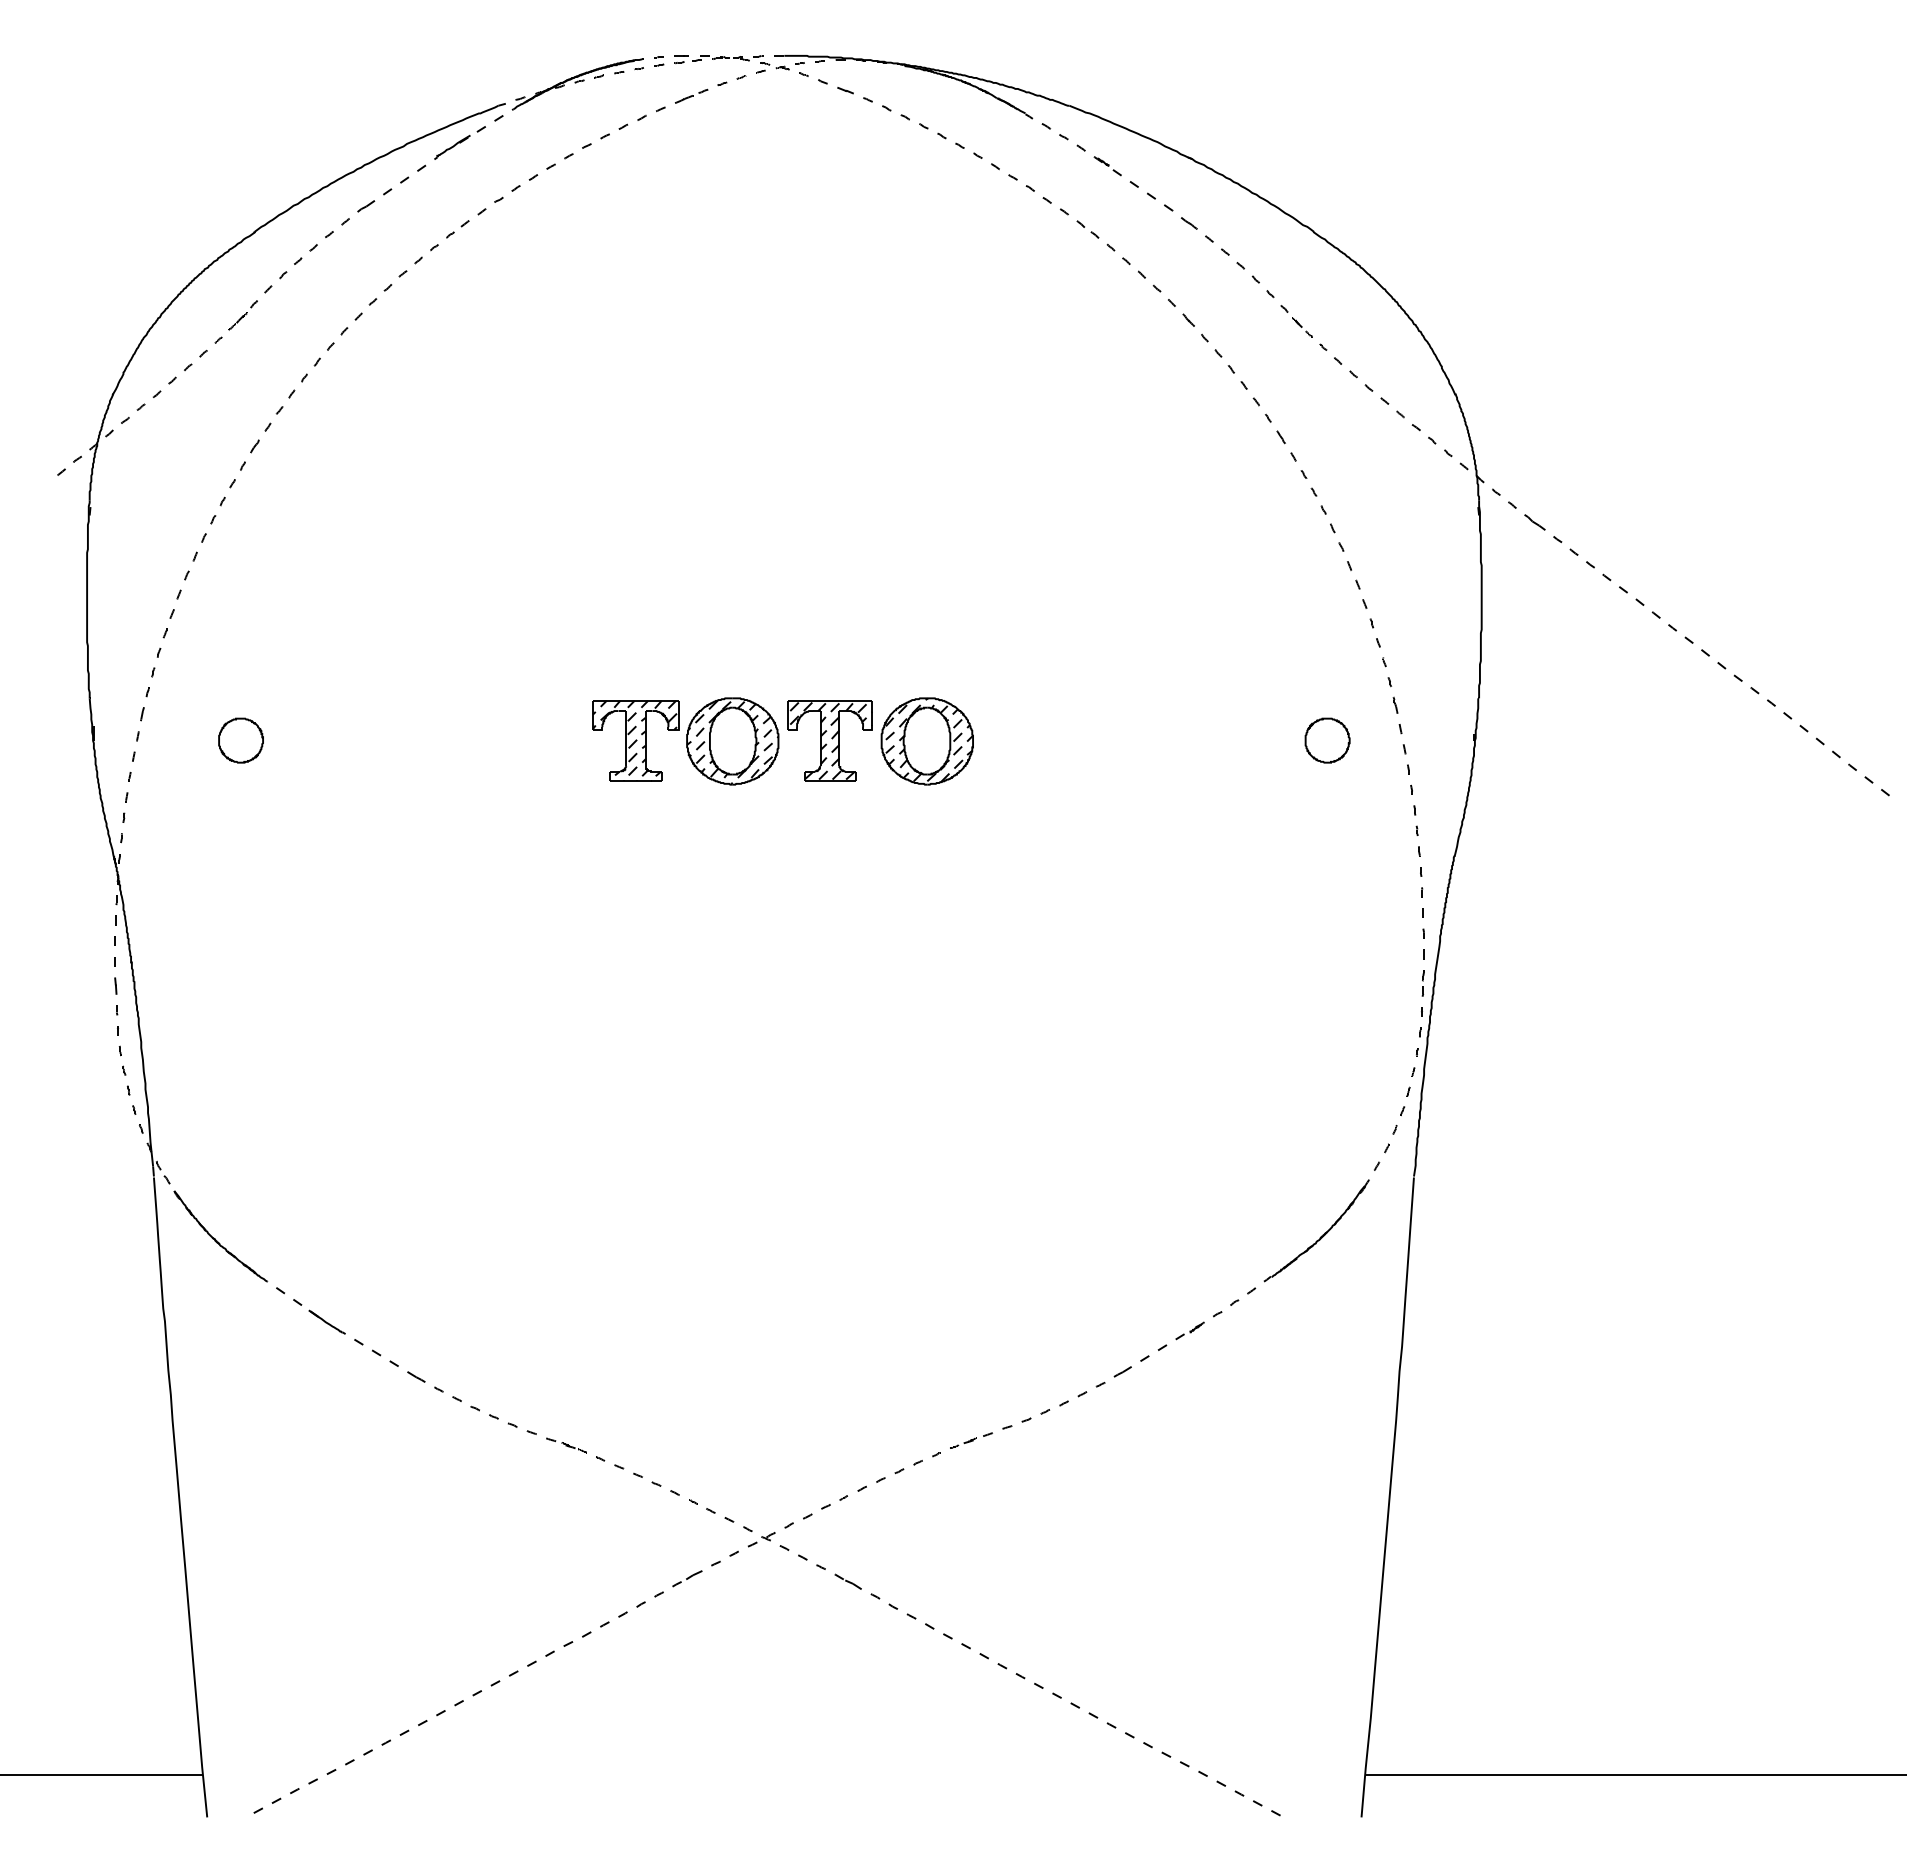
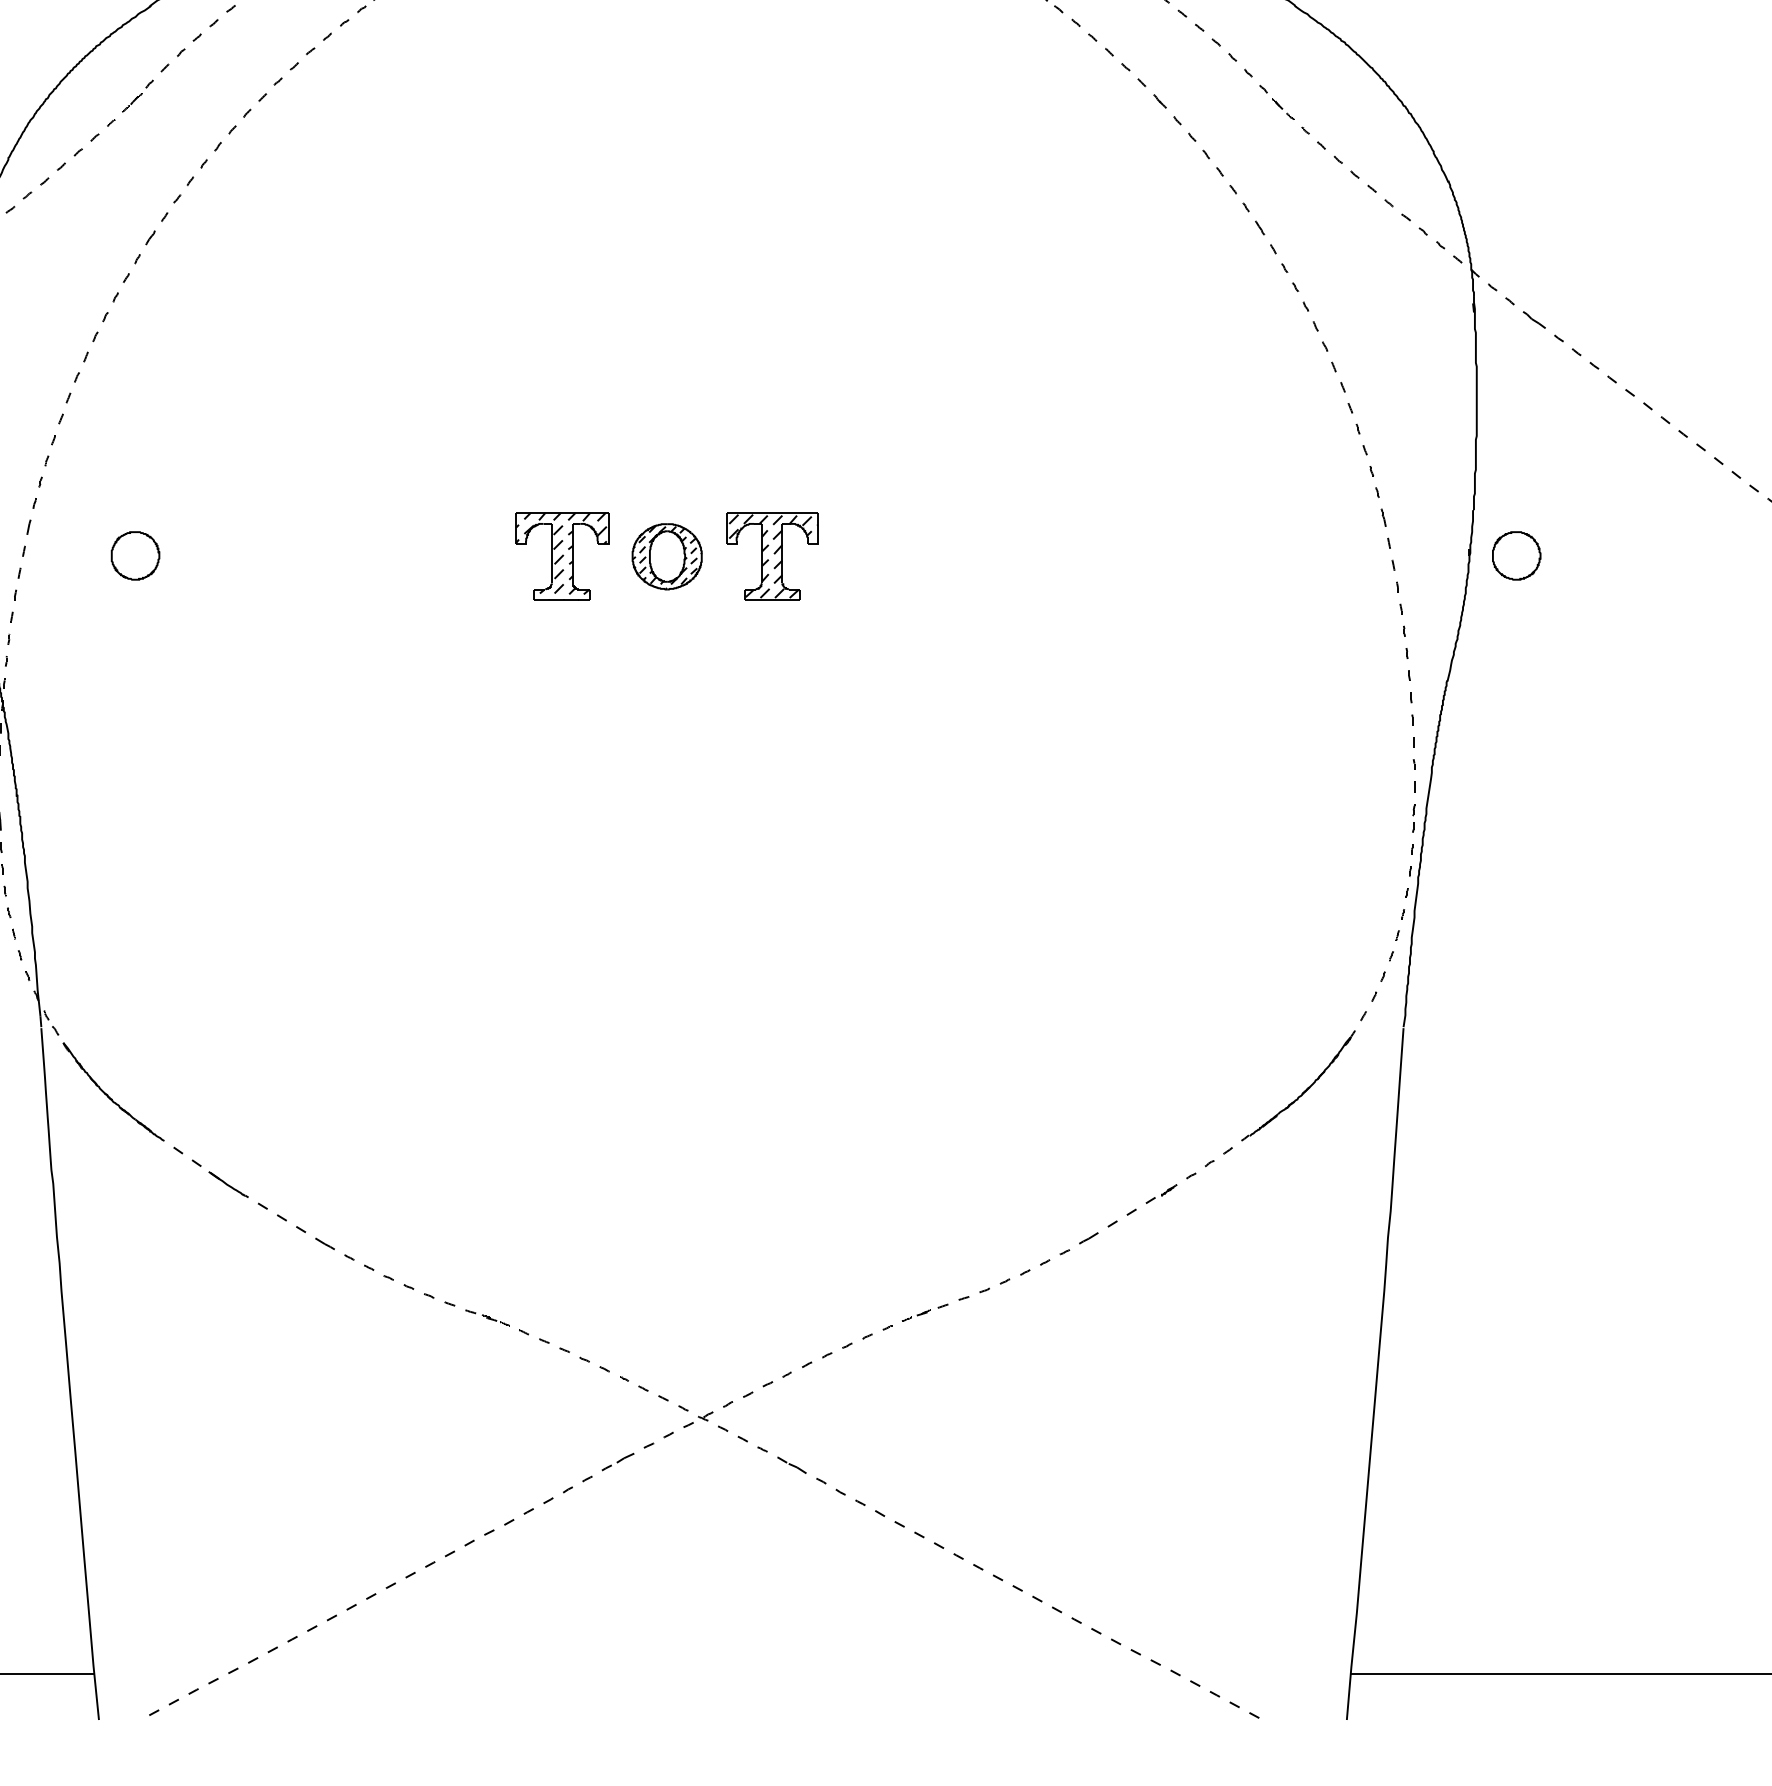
part: (1327, 740) -> (1516, 555), moved
part: (732, 741) -> (666, 556), size x0.7
part: (926, 741) -> (876, 556), removed

